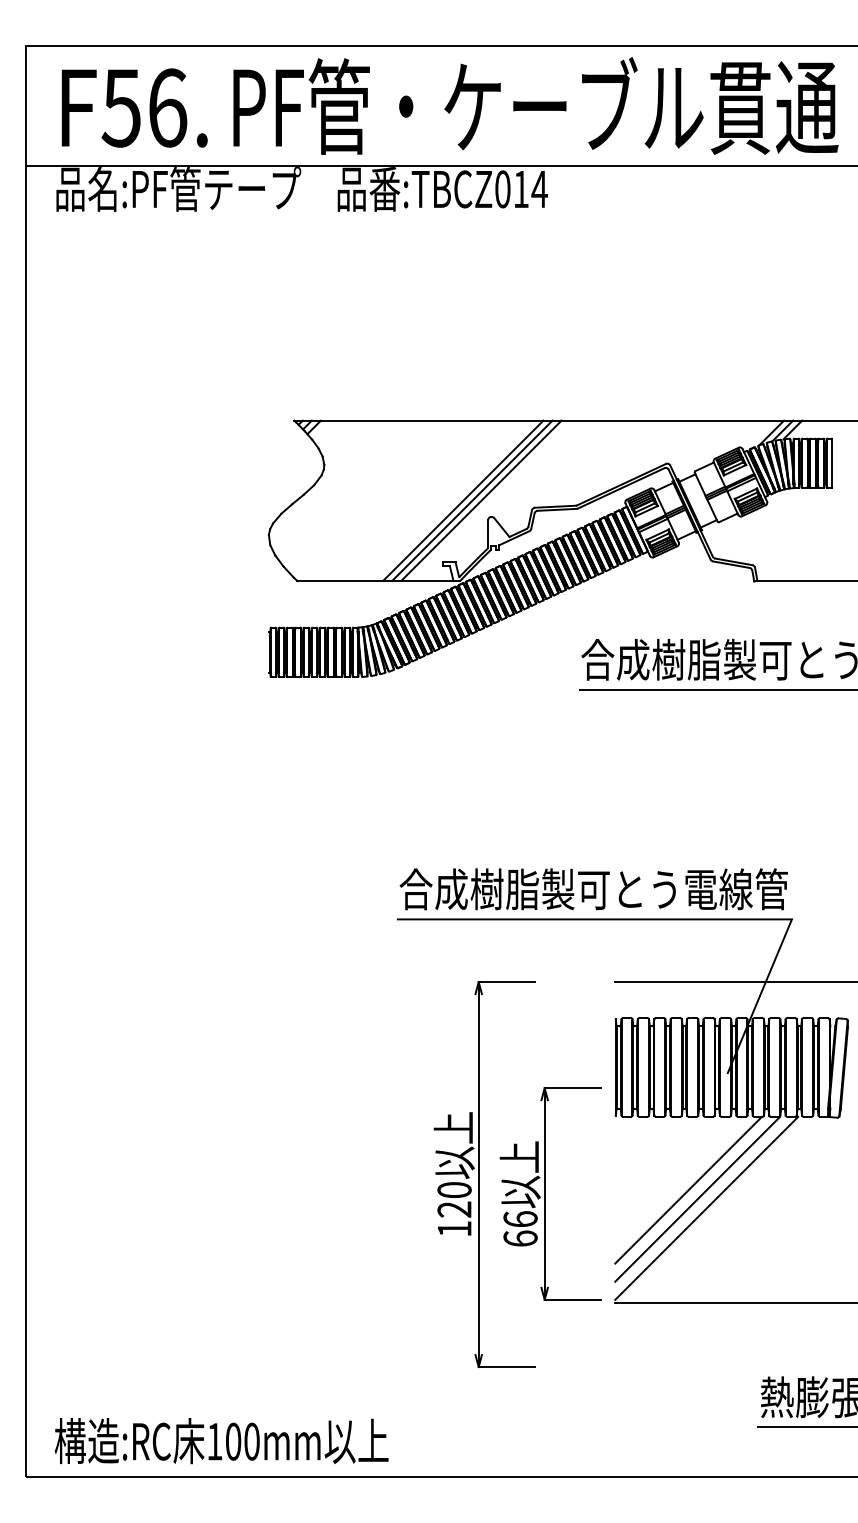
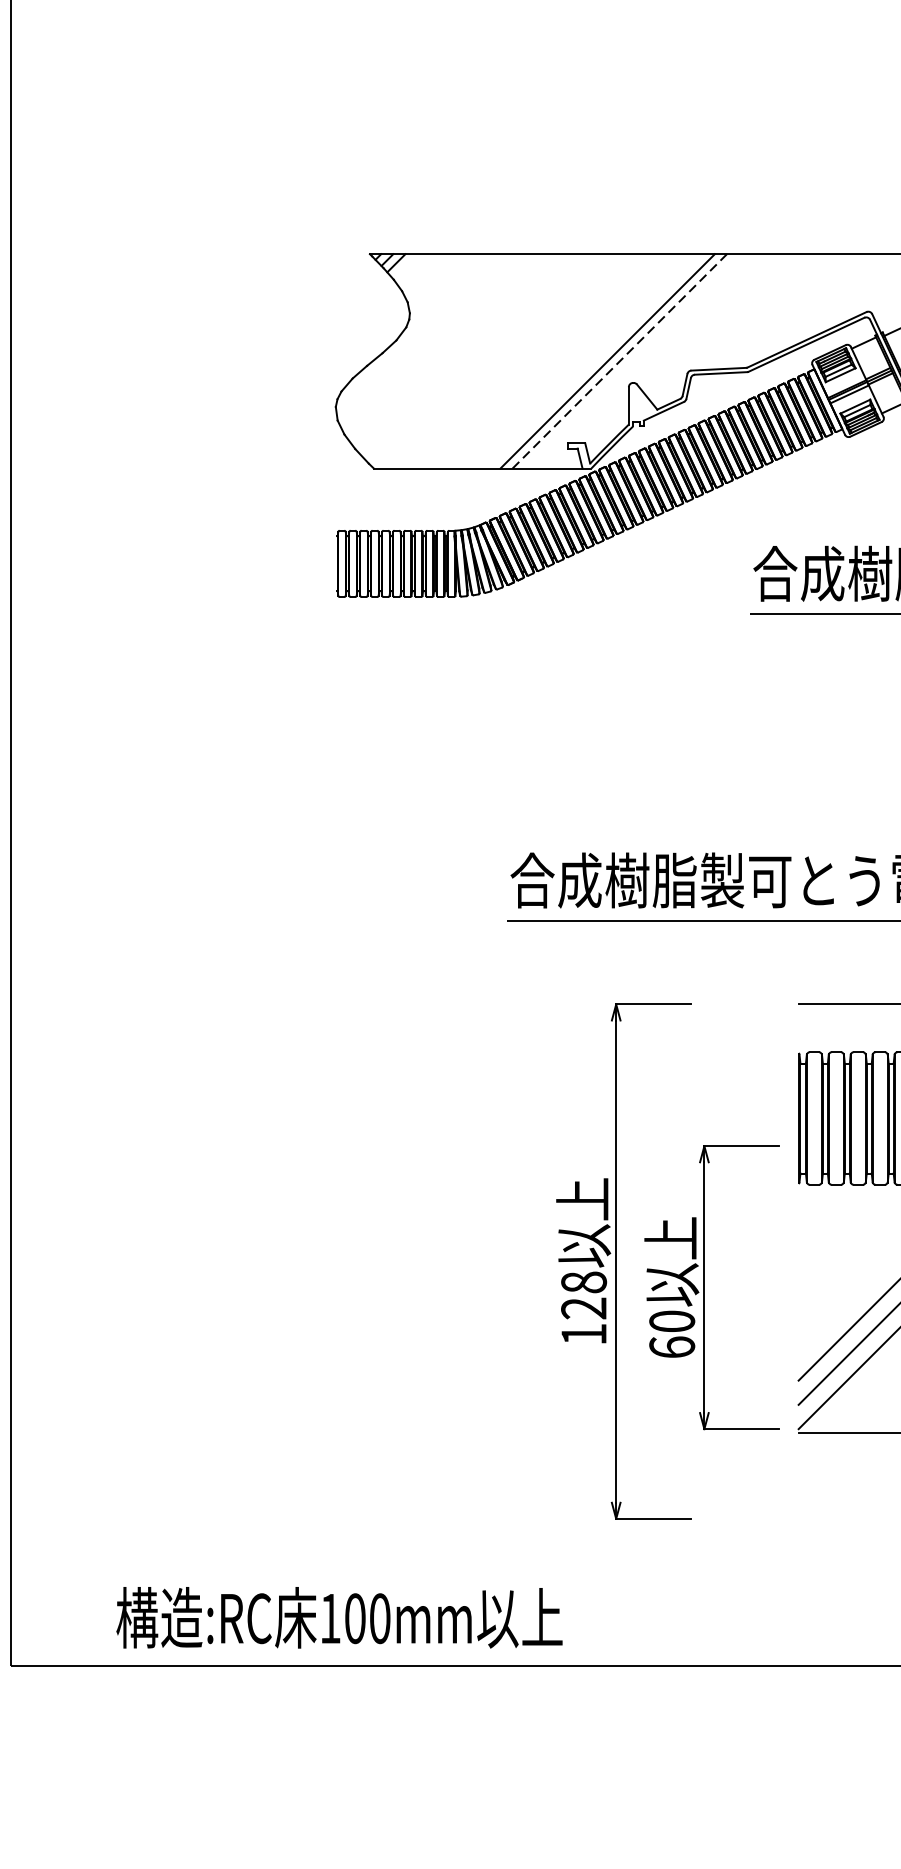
line: (463, 500) -> (595, 360), removed
line: (481, 500) -> (619, 360), solid -> dashed
text: (454, 1190) -> (583, 1282), 120 -> 128
text: (520, 1219) -> (672, 1321), 66 -> 60
text: (221, 1441) -> (339, 1618), moved

